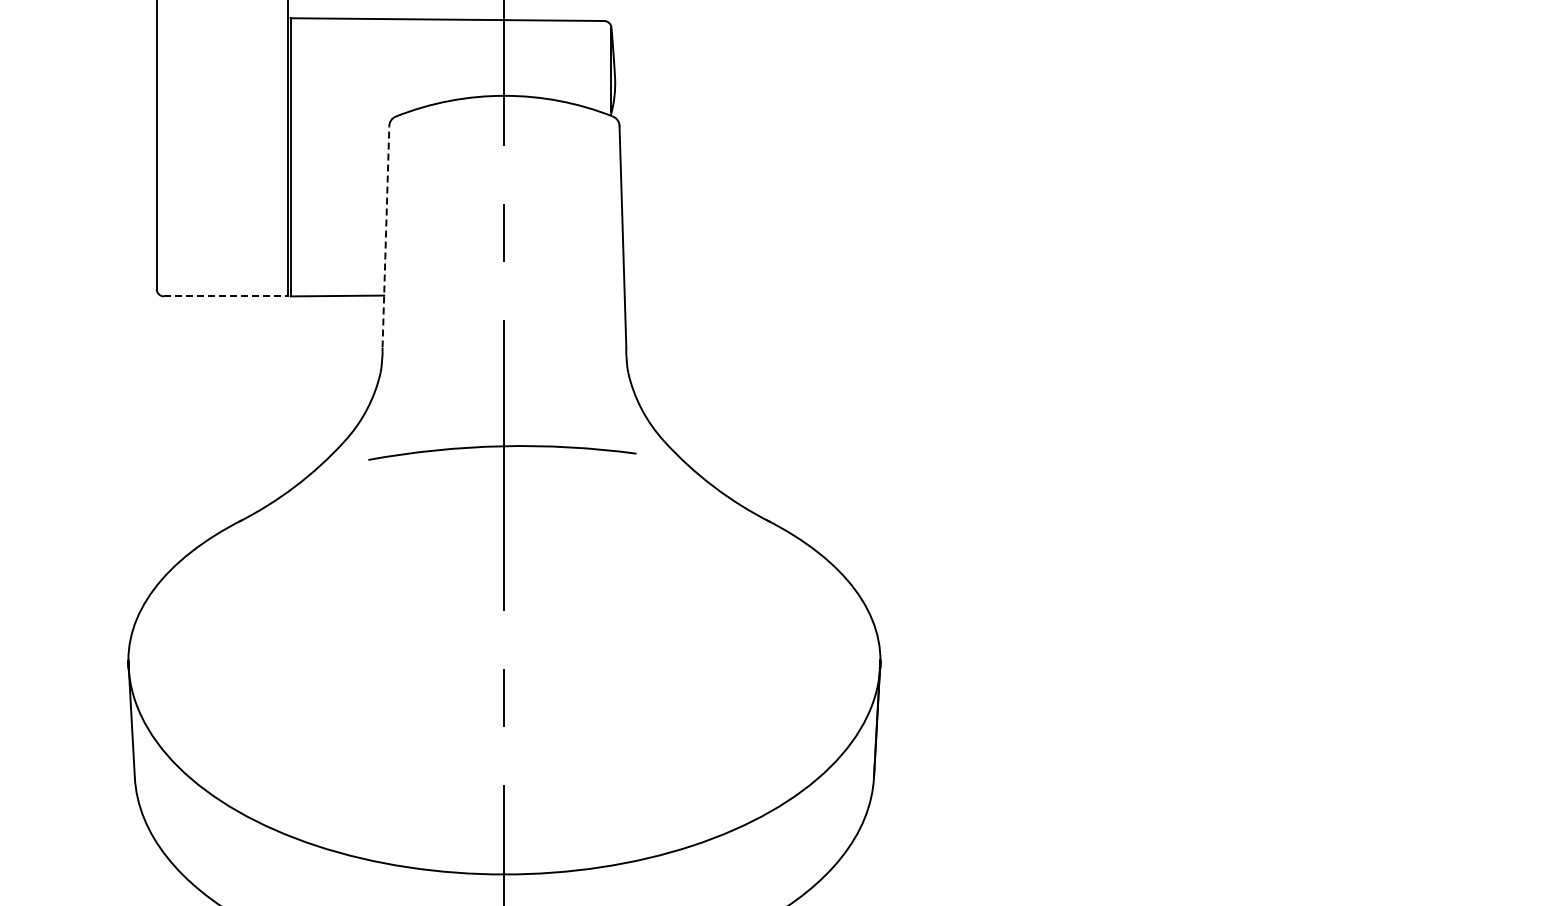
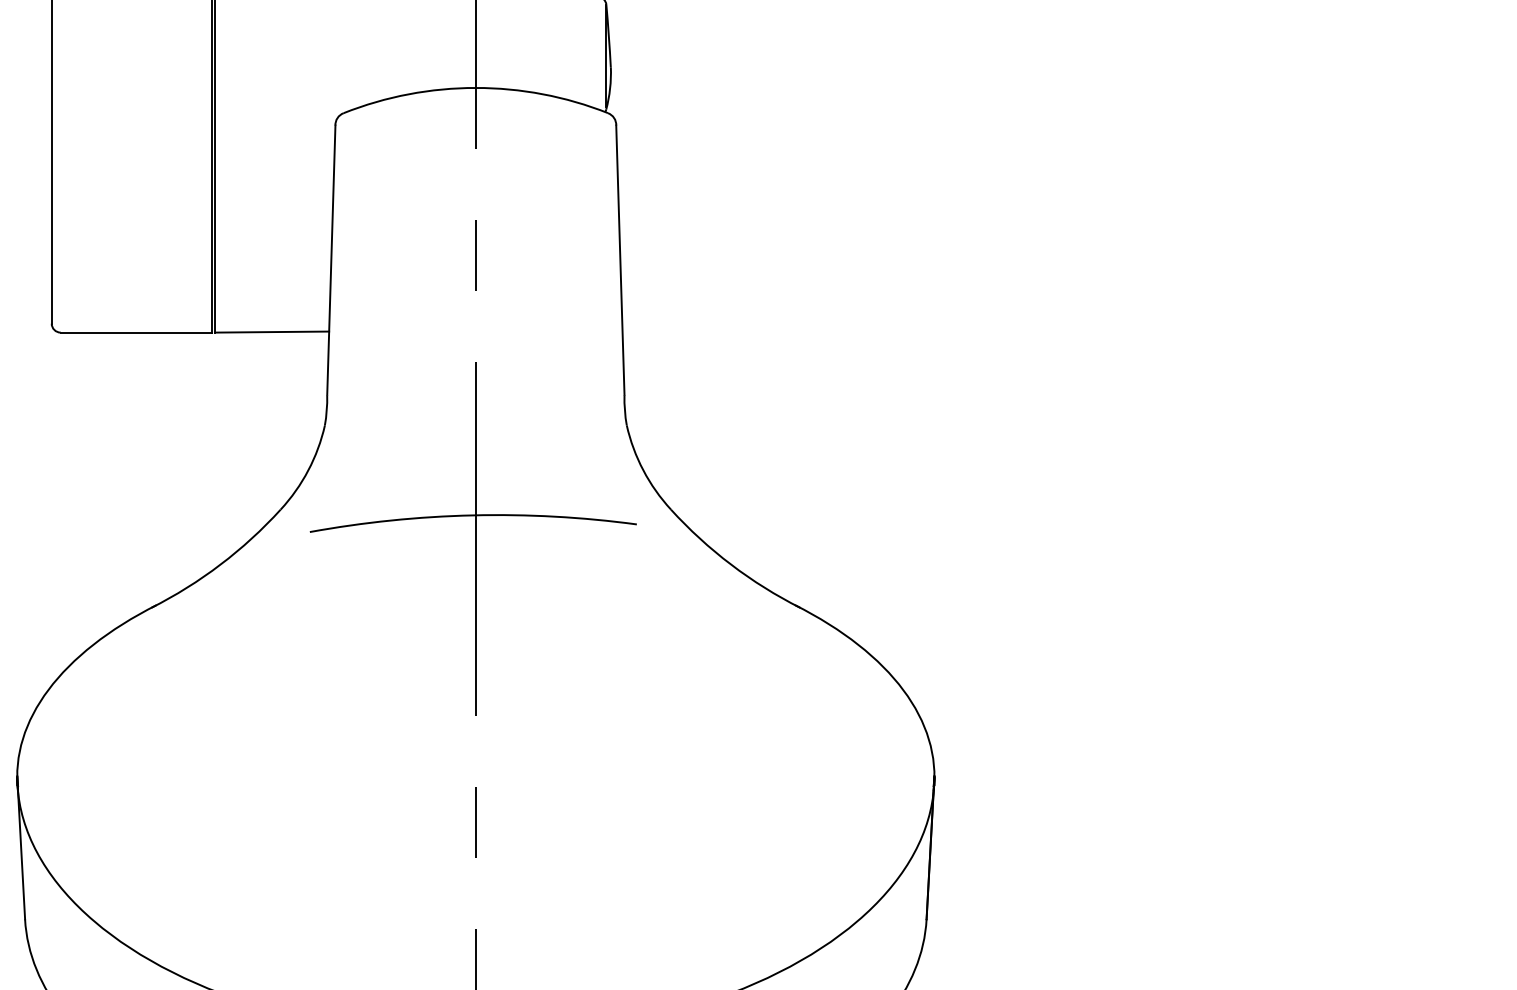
line: (385, 236) -> (330, 259), dashed -> solid
line: (226, 296) -> (136, 332), dashed -> solid

